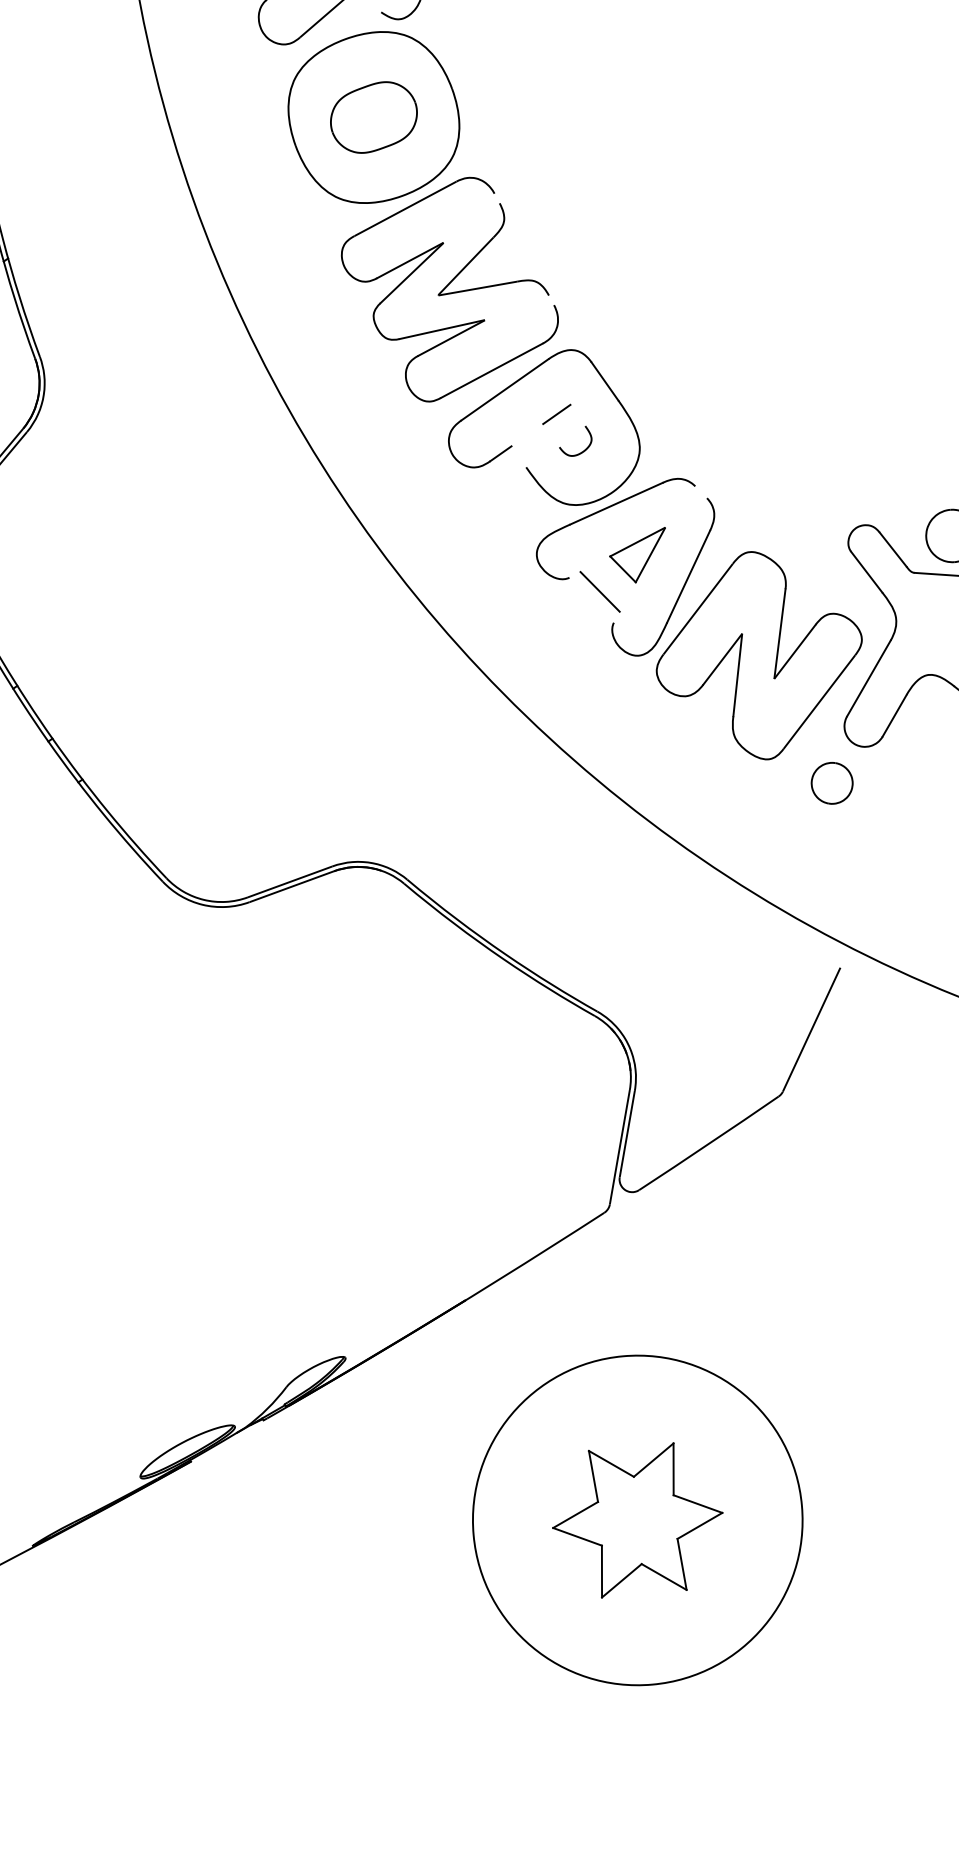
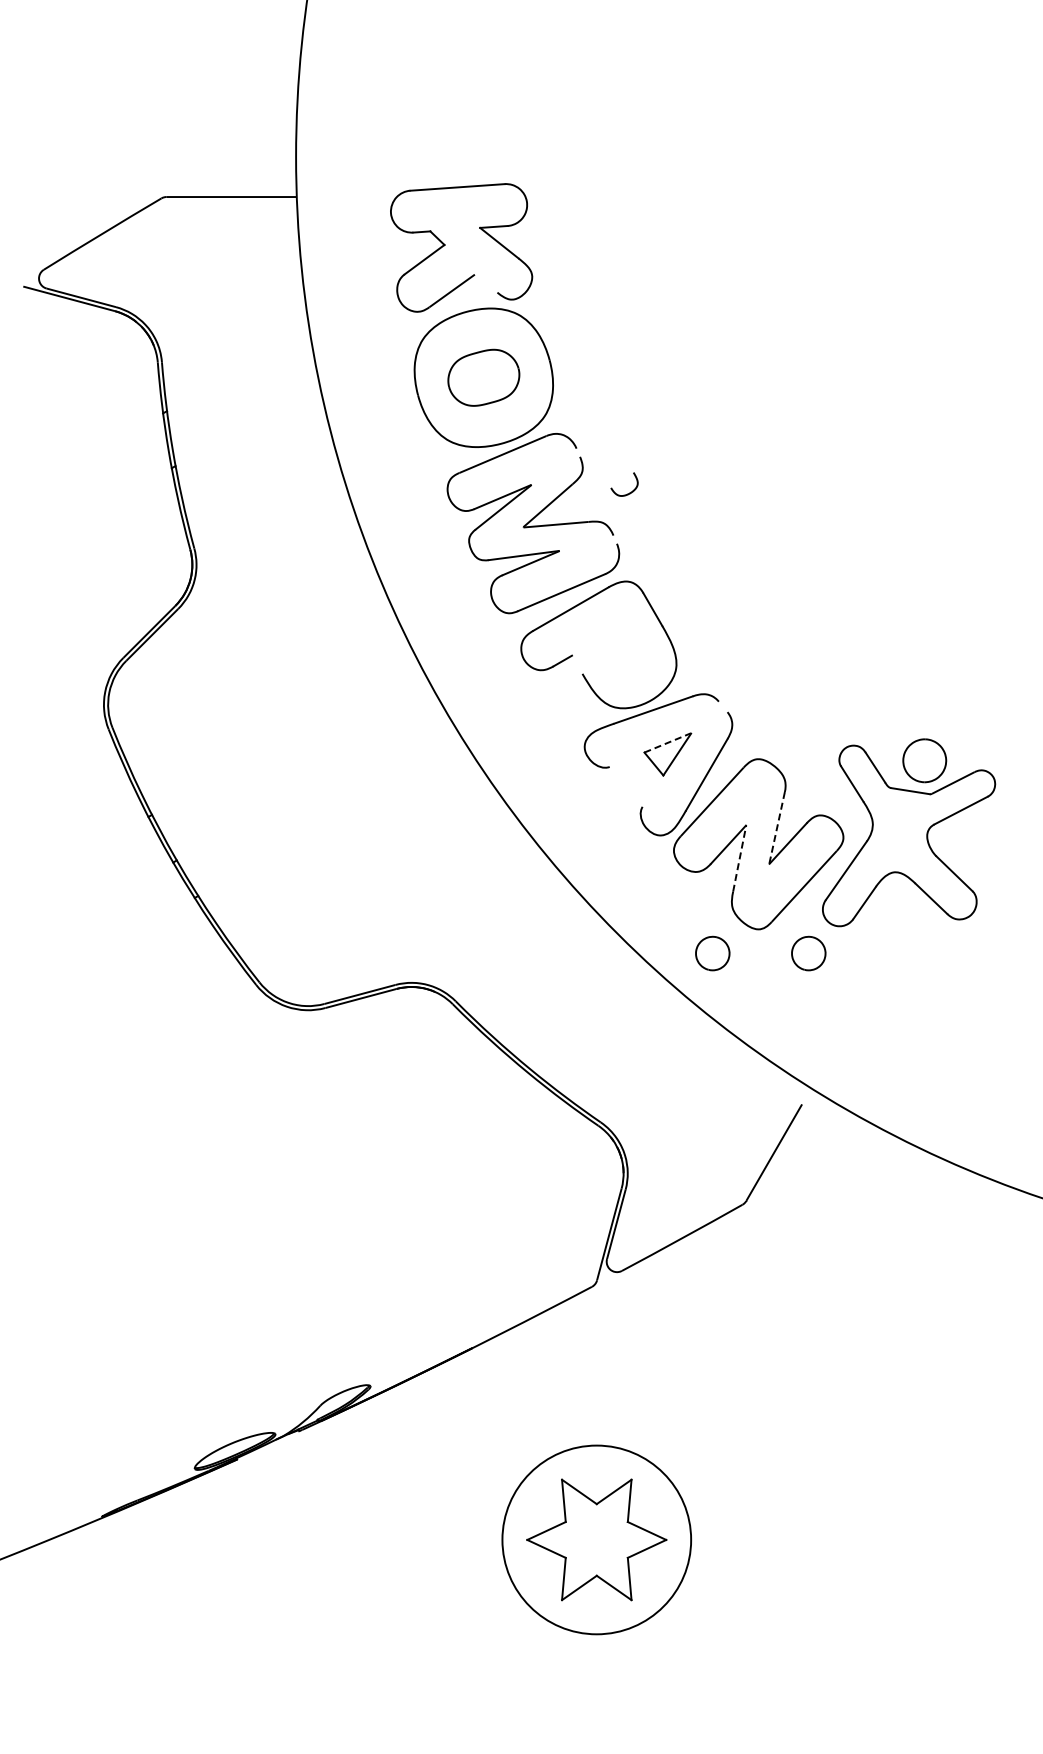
line: (557, 413) -> (611, 632), removed
curve: (582, 450) -> (629, 492), moved
line: (638, 541) -> (668, 742), solid -> dashed
line: (599, 591) -> (633, 780), removed
line: (780, 633) -> (777, 827), solid -> dashed
line: (737, 675) -> (739, 858), solid -> dashed
part: (714, 793) -> (712, 953), added
circle: (637, 1519) -> (596, 1539), size x0.7

